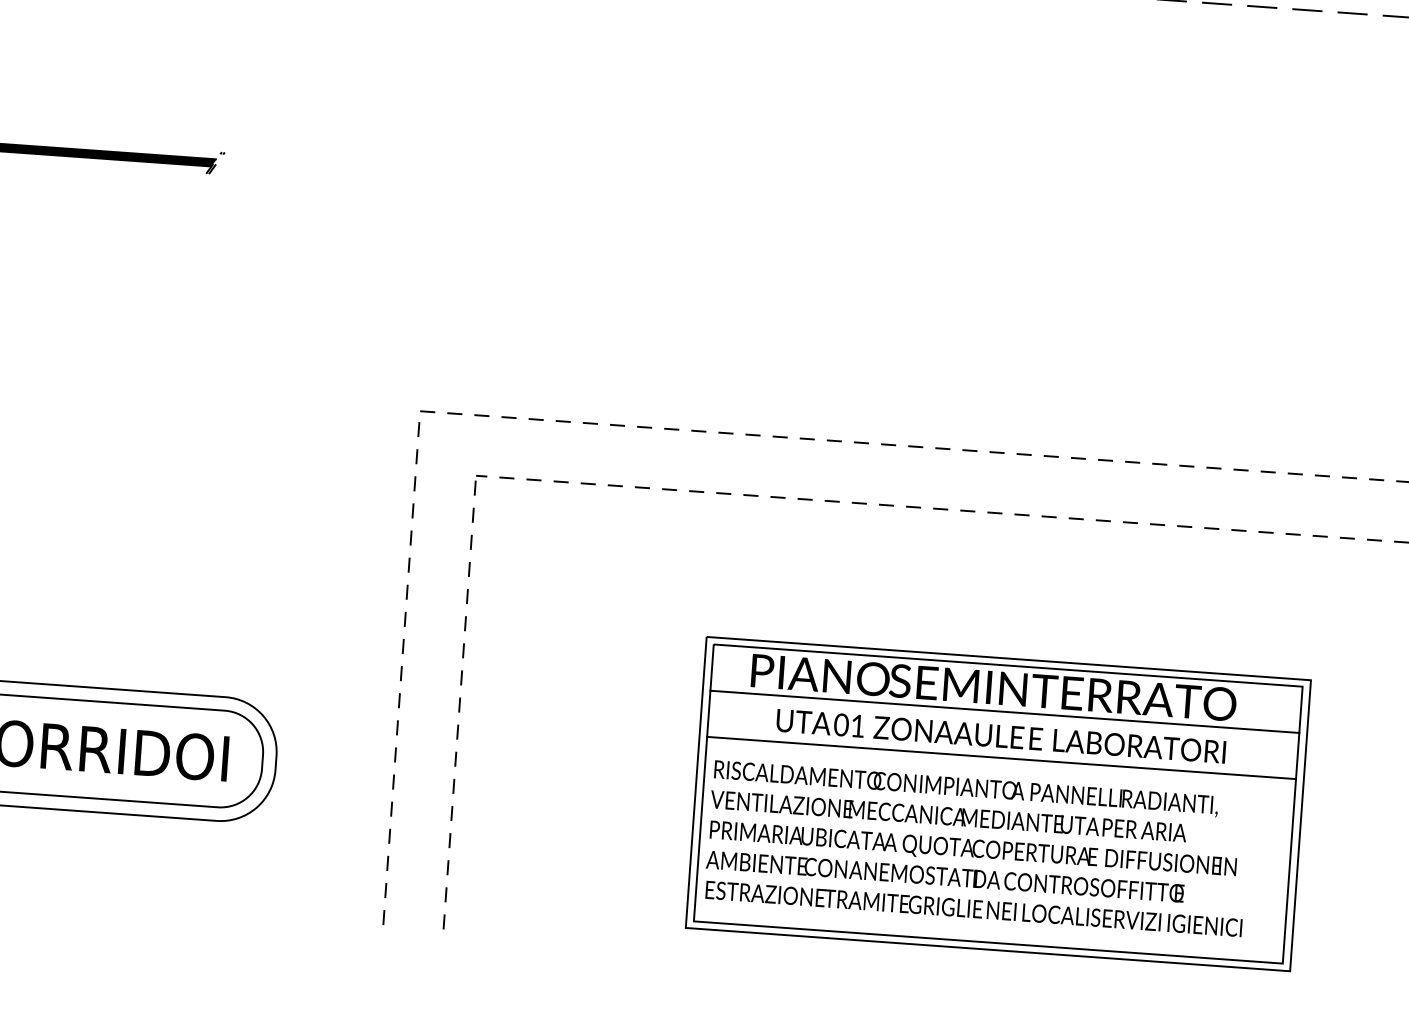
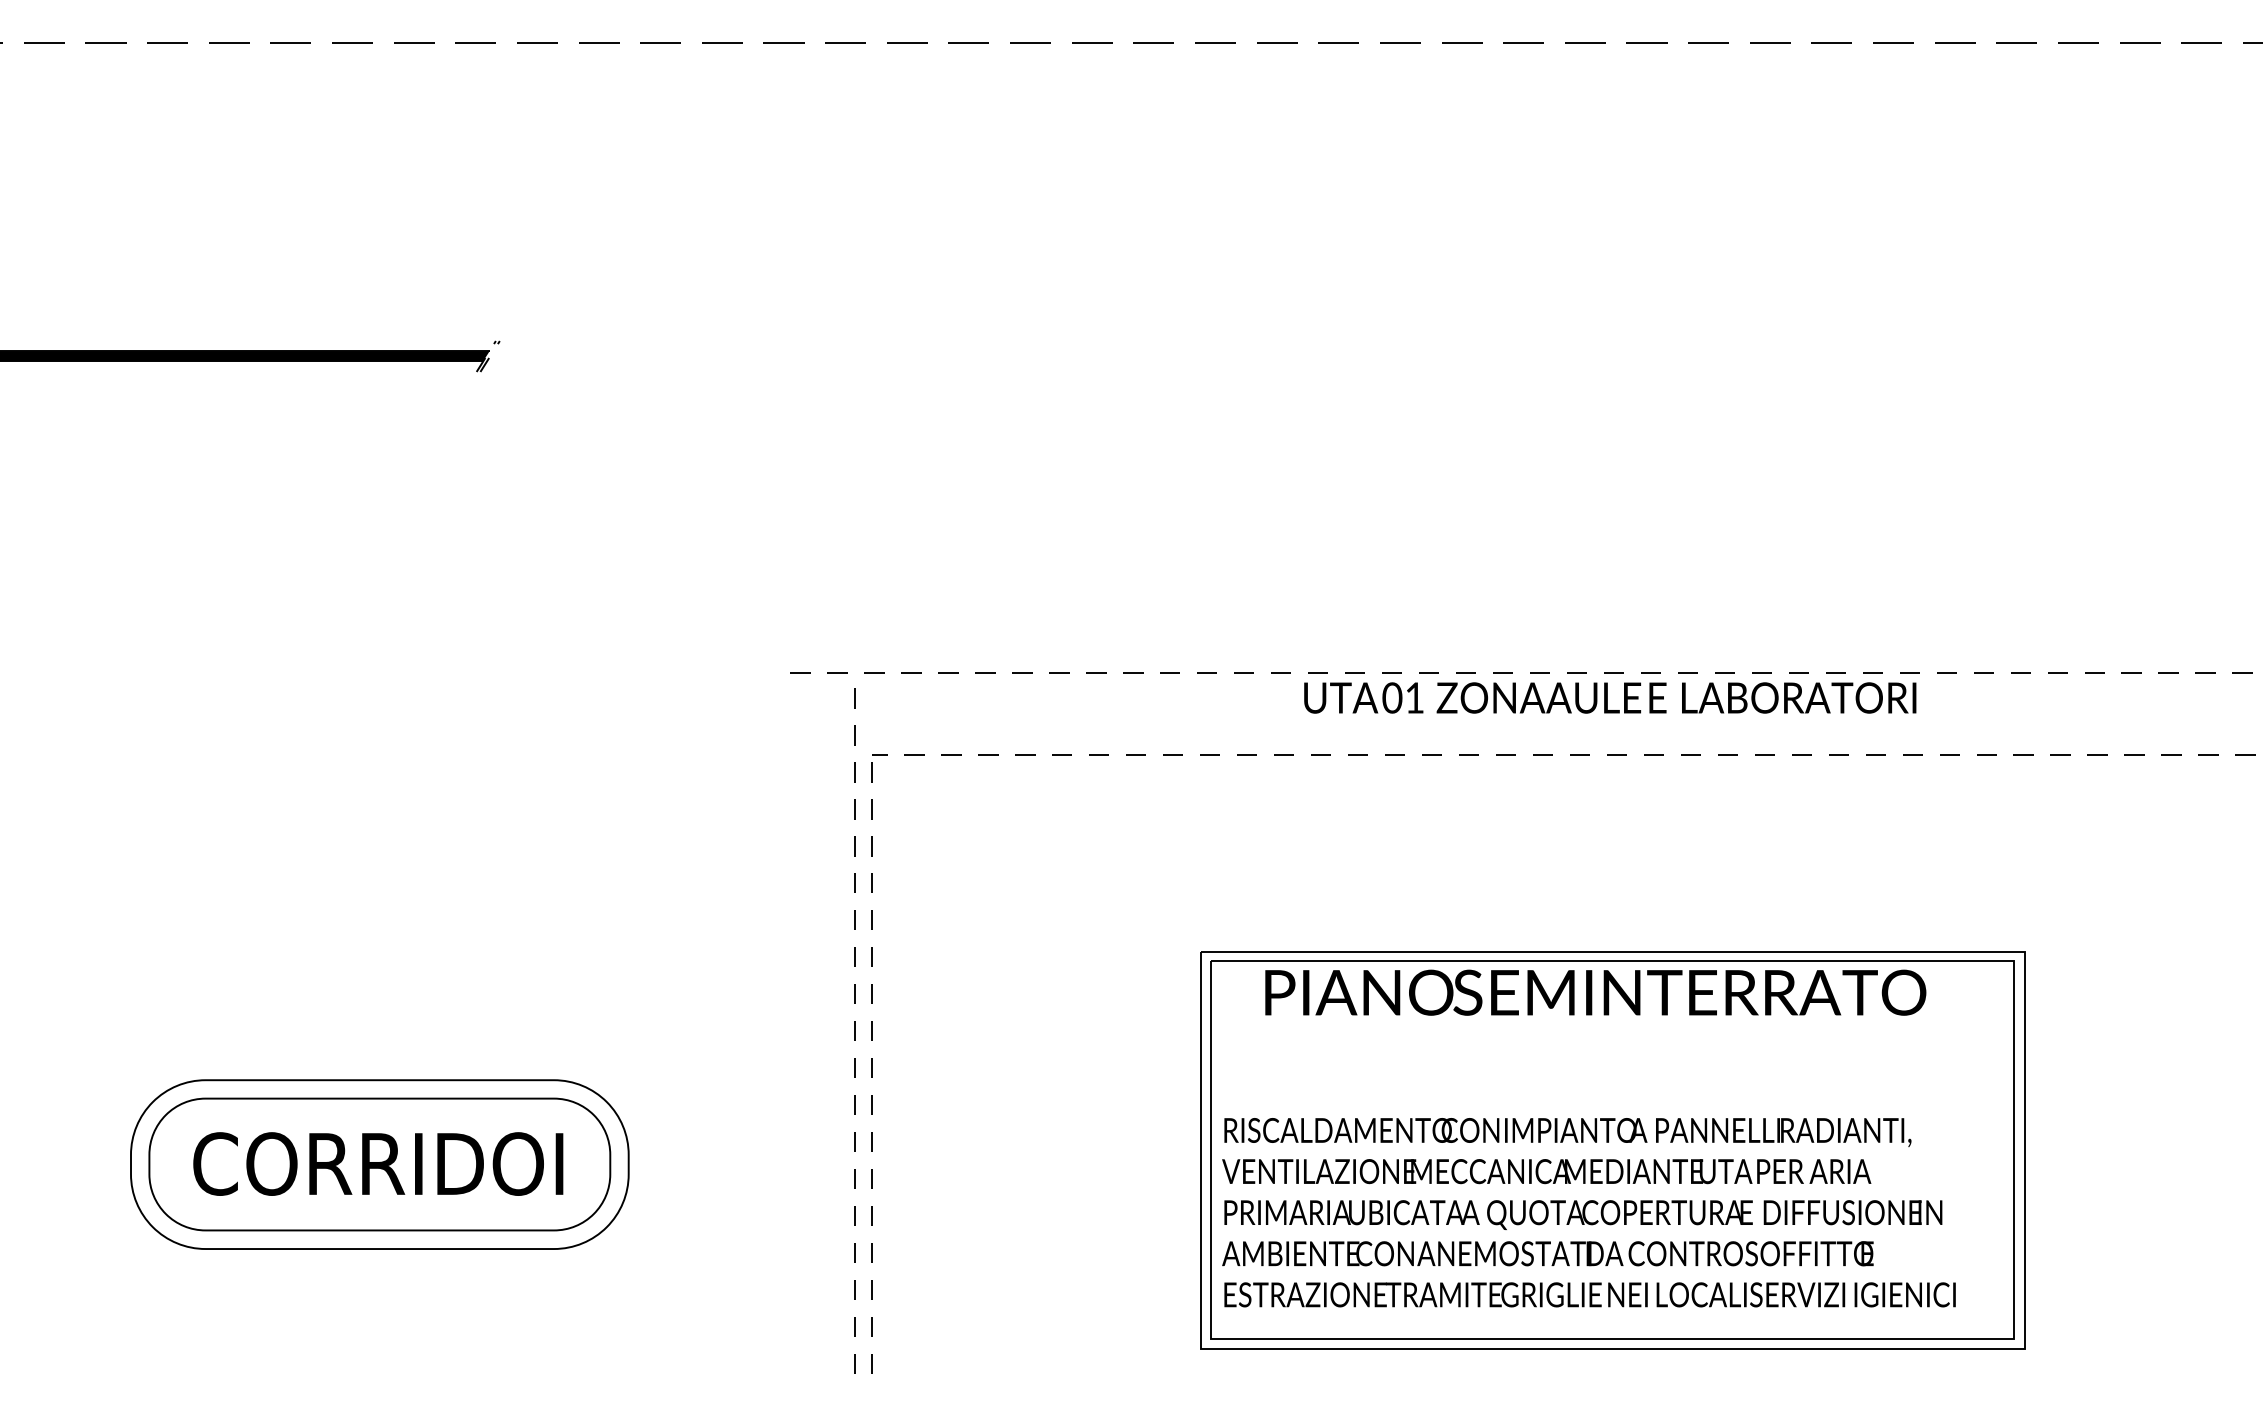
line: (400, 673) -> (854, 1030), moved
line: (1004, 711) -> (1612, 1024), removed
text: (1001, 736) -> (1610, 697), moved
line: (1001, 758) -> (1612, 1087), removed

